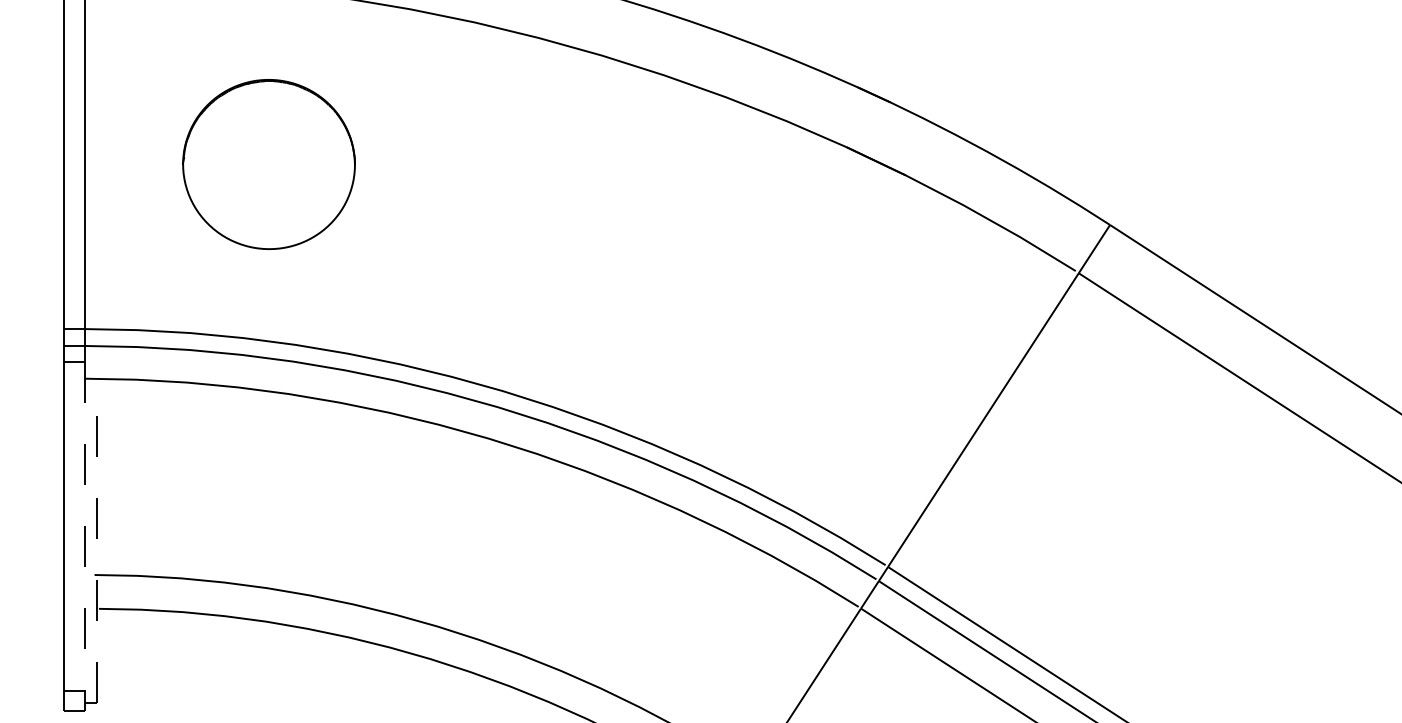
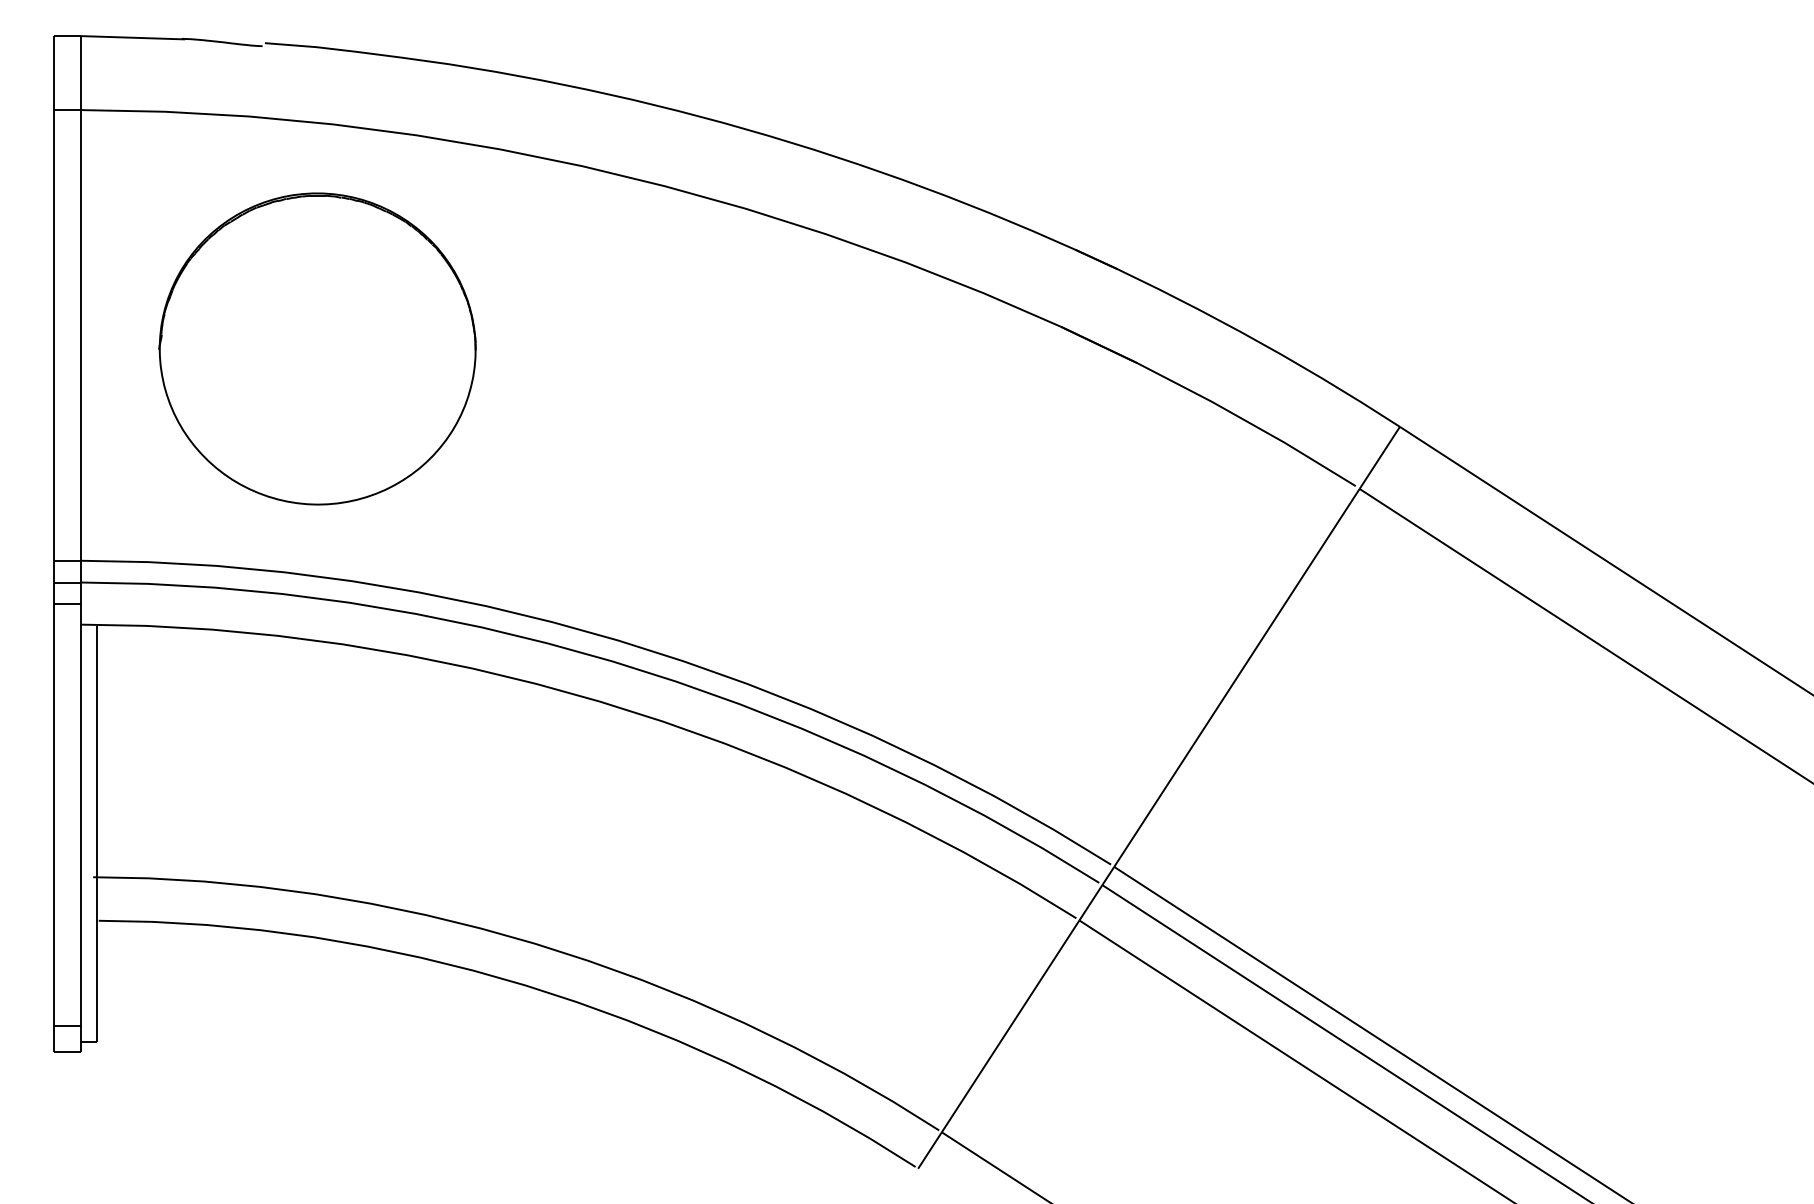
part: (268, 164) -> (317, 348), size x1.43
line: (84, 527) -> (80, 815), dashed -> solid
line: (97, 541) -> (96, 833), dashed -> solid

